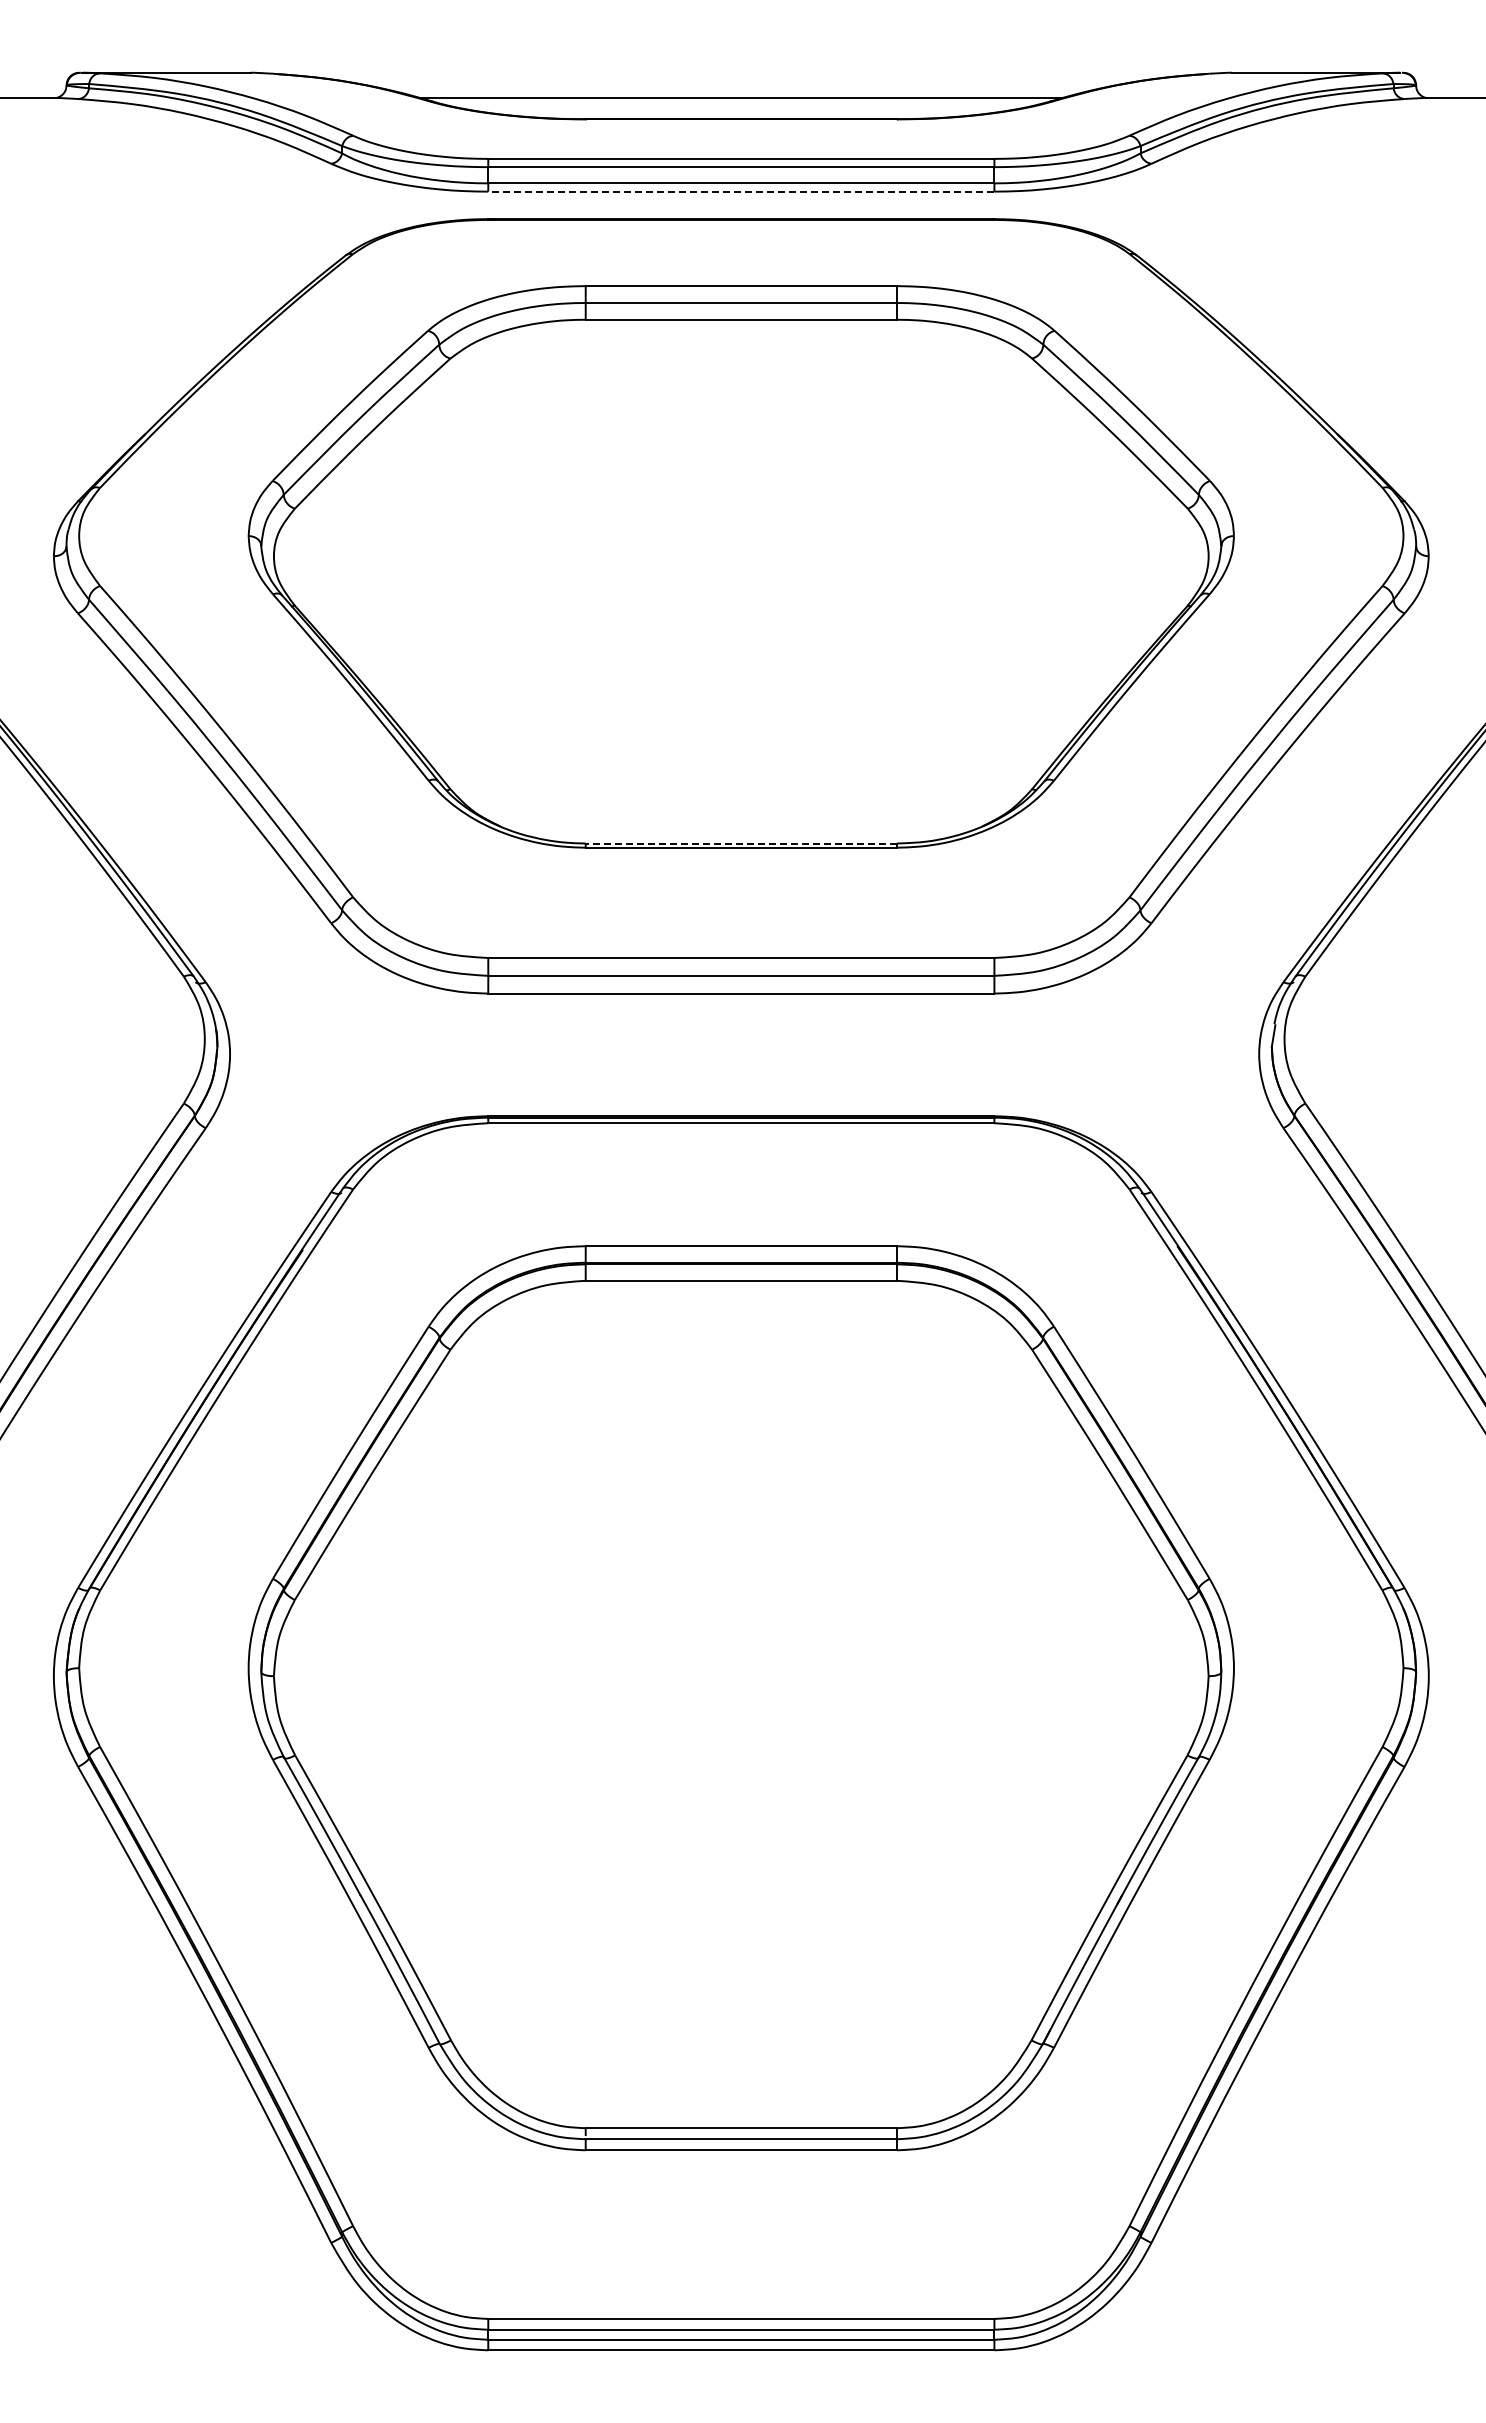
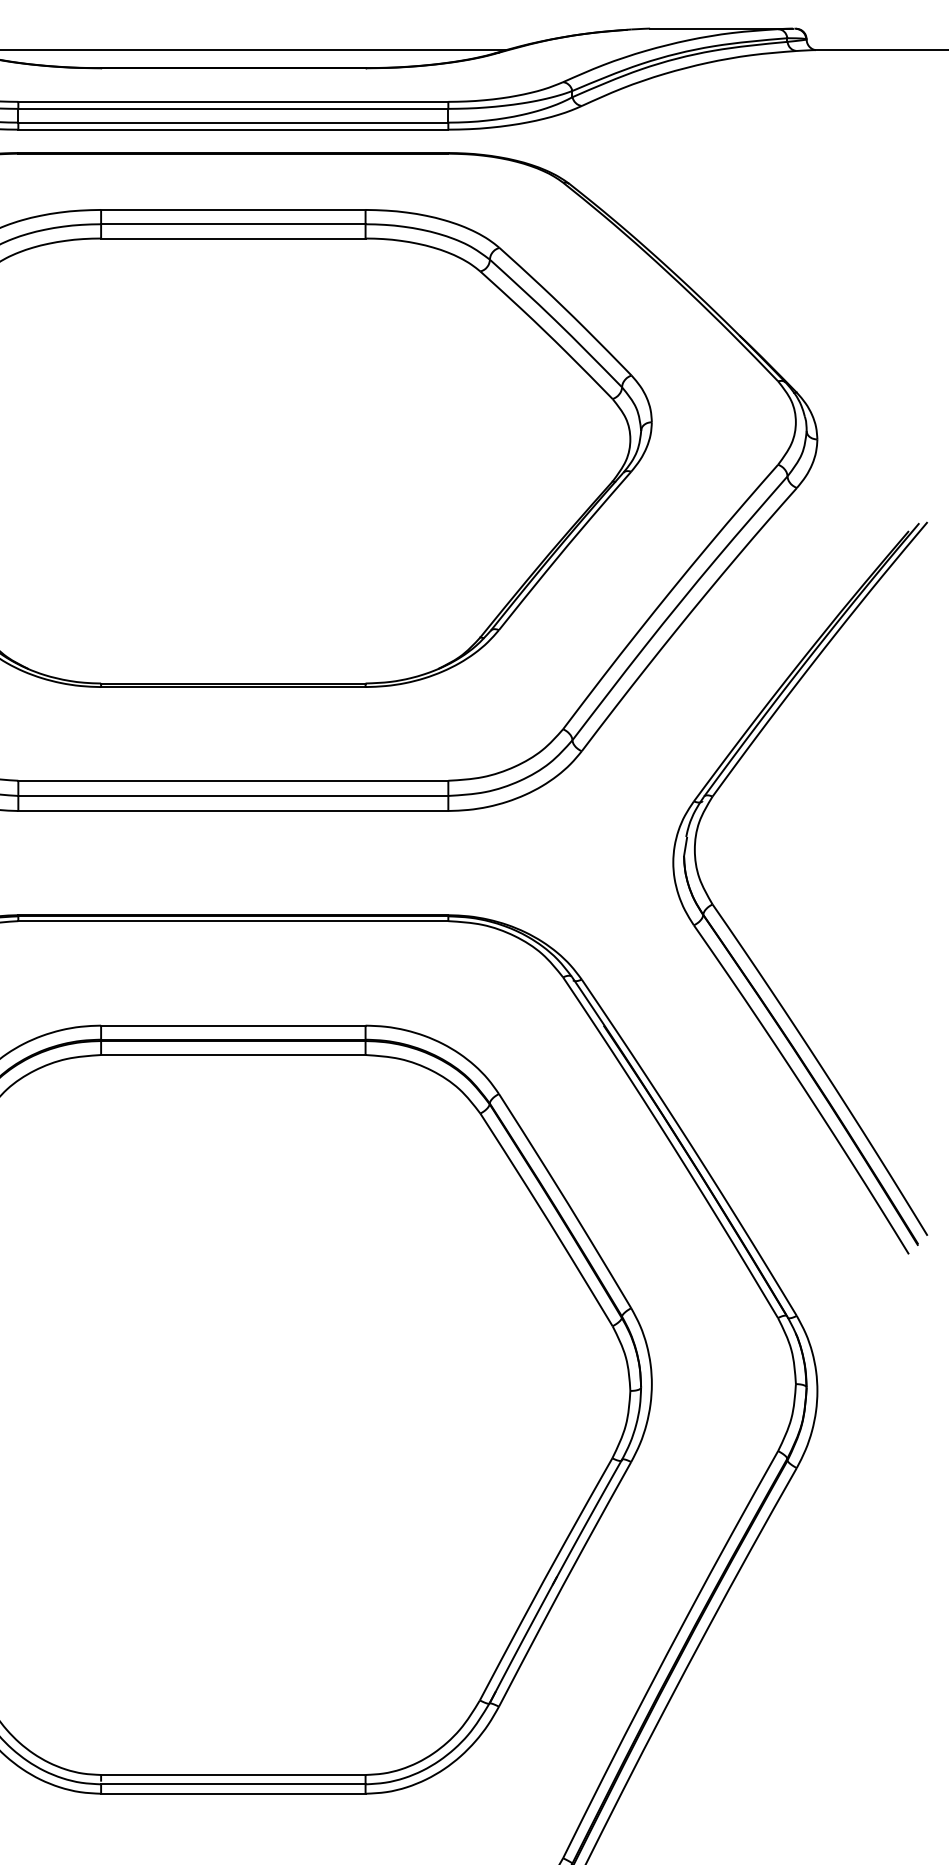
line: (740, 191) -> (232, 129), dashed -> solid
line: (741, 843) -> (233, 683), dashed -> solid

